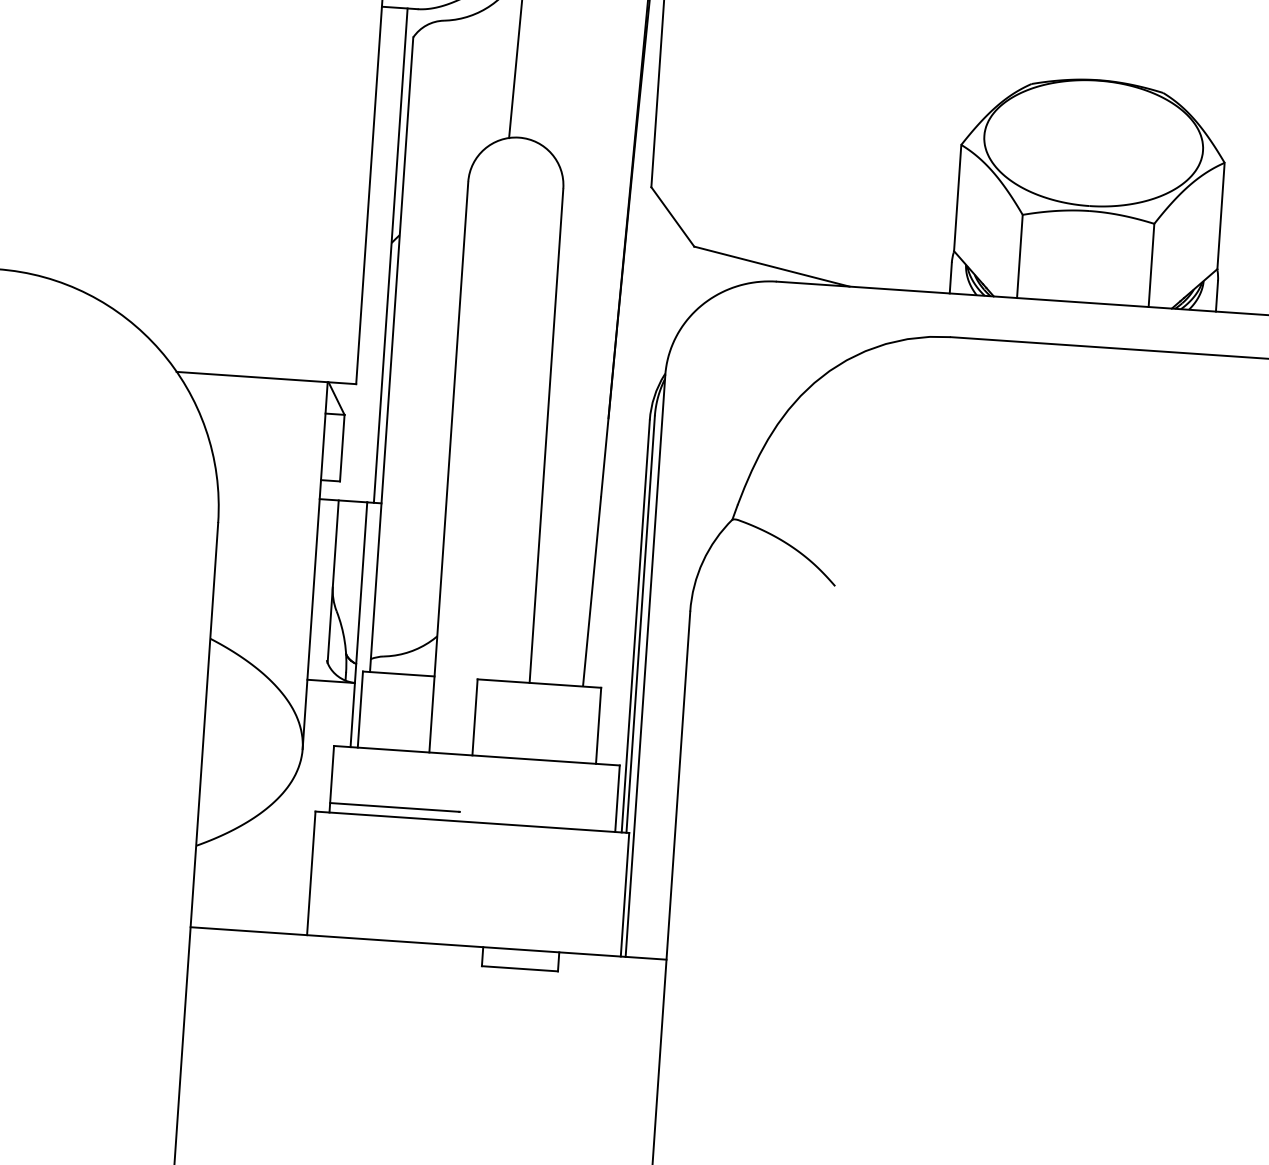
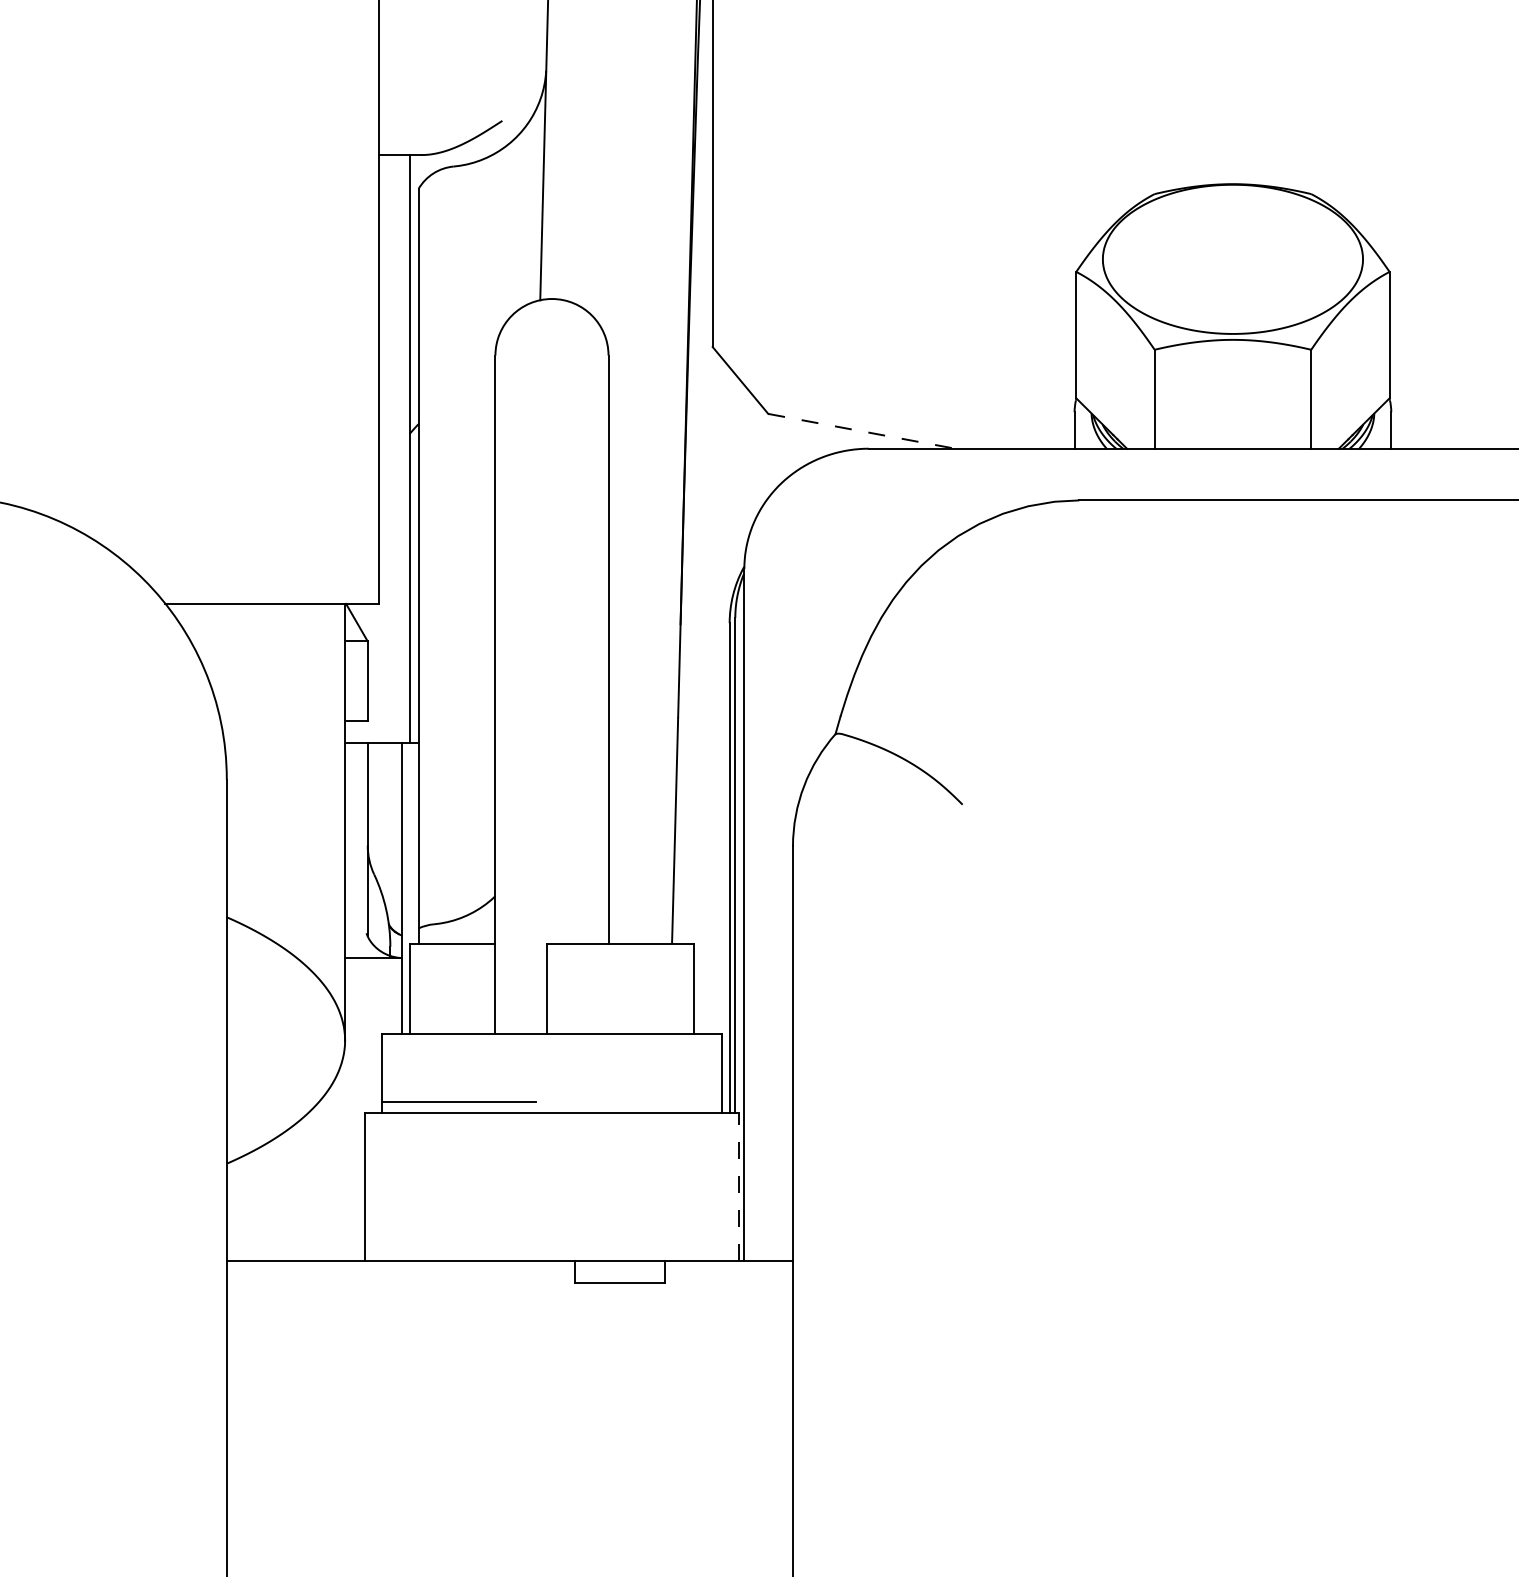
line: (772, 266) -> (862, 431), solid -> dashed
line: (624, 895) -> (738, 1187), solid -> dashed

